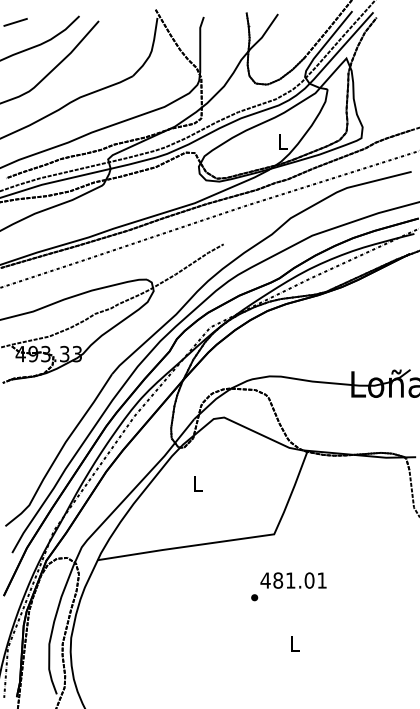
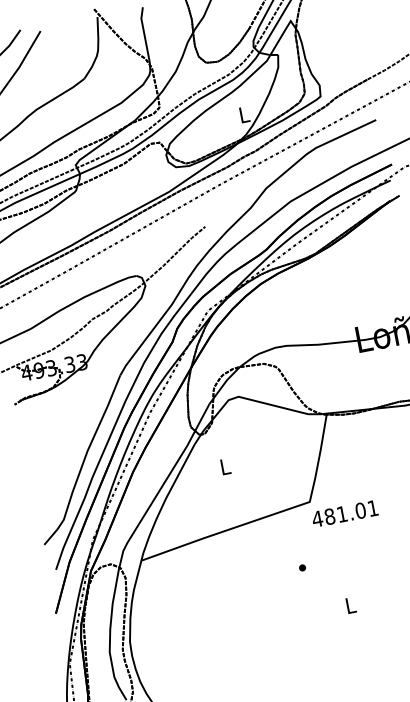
text: (293, 580) -> (344, 513), moved

